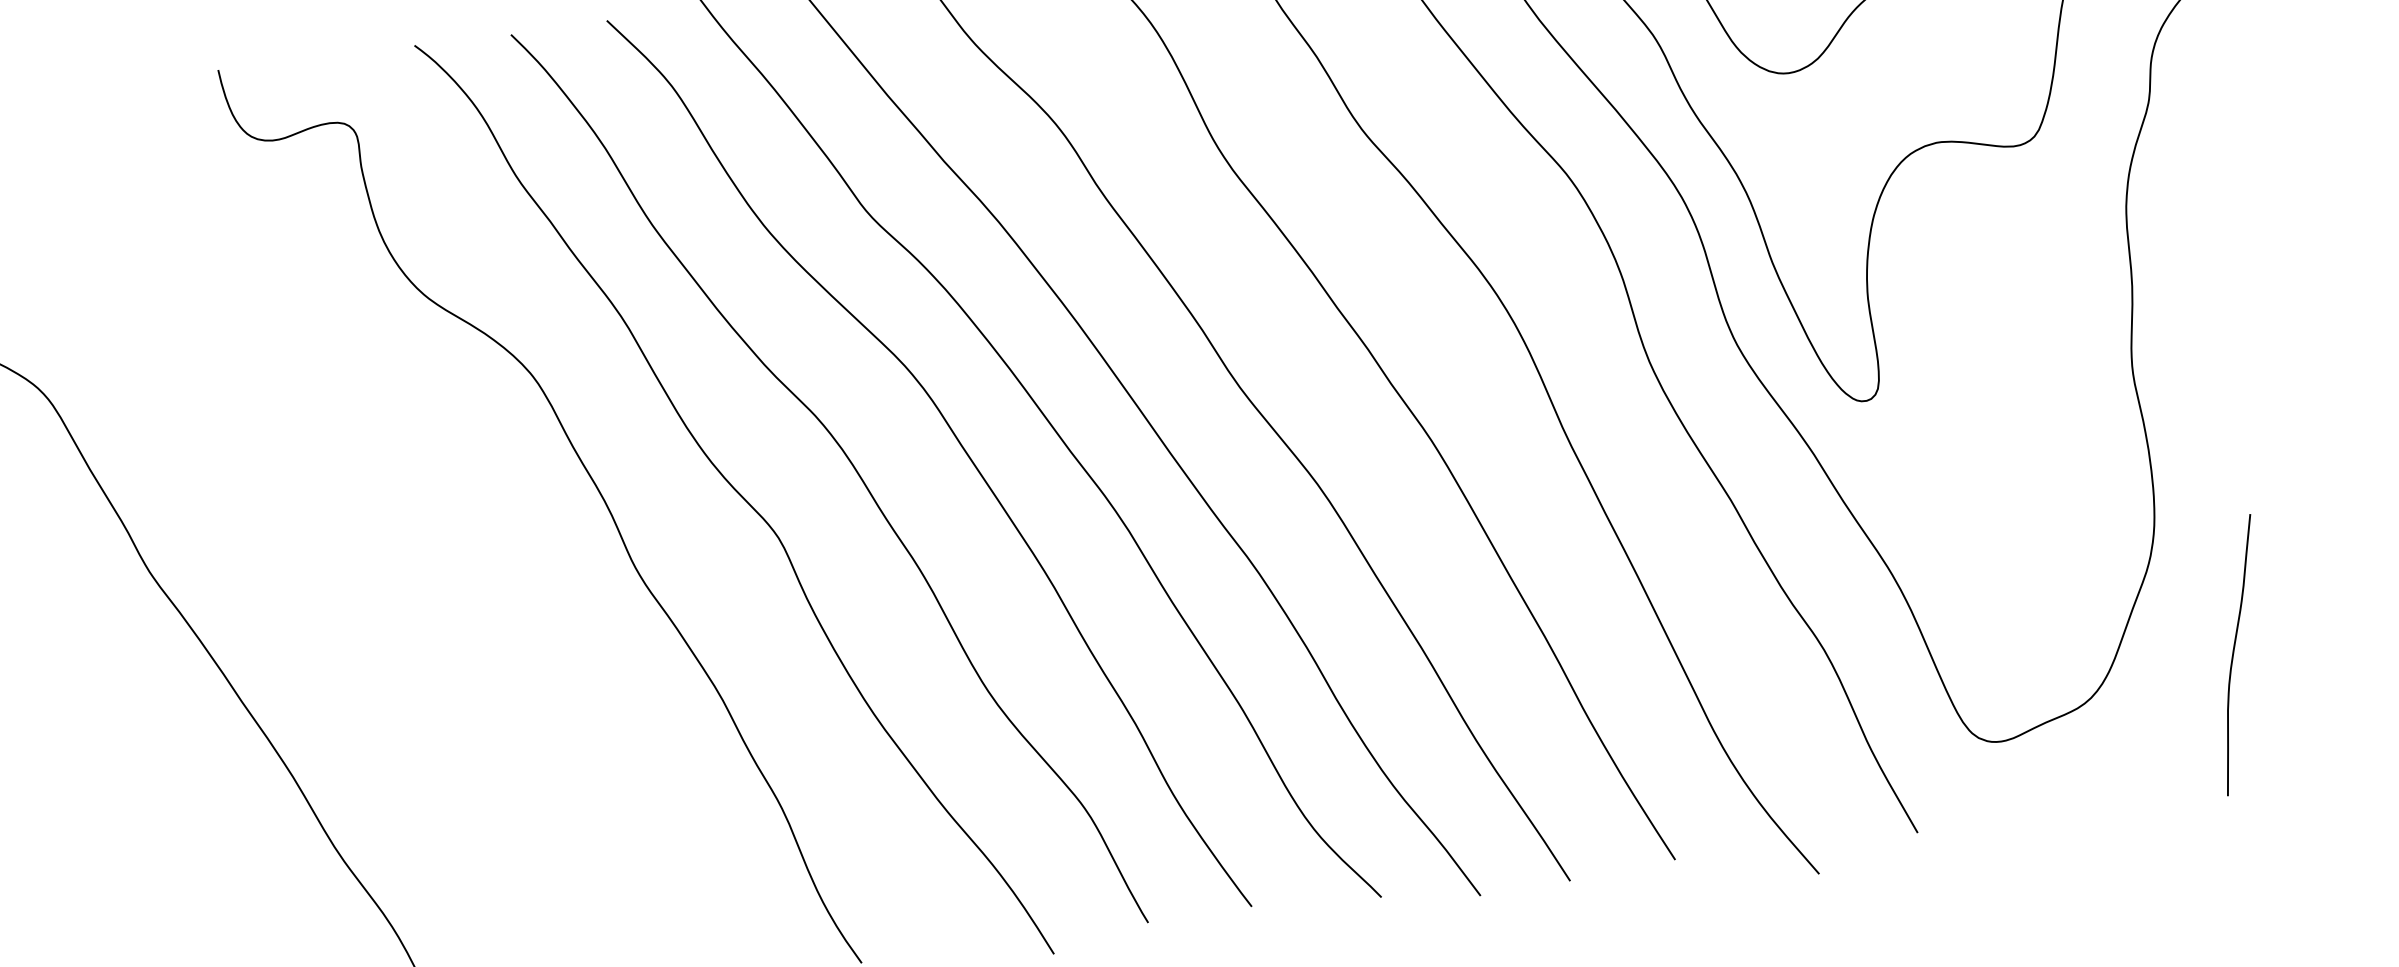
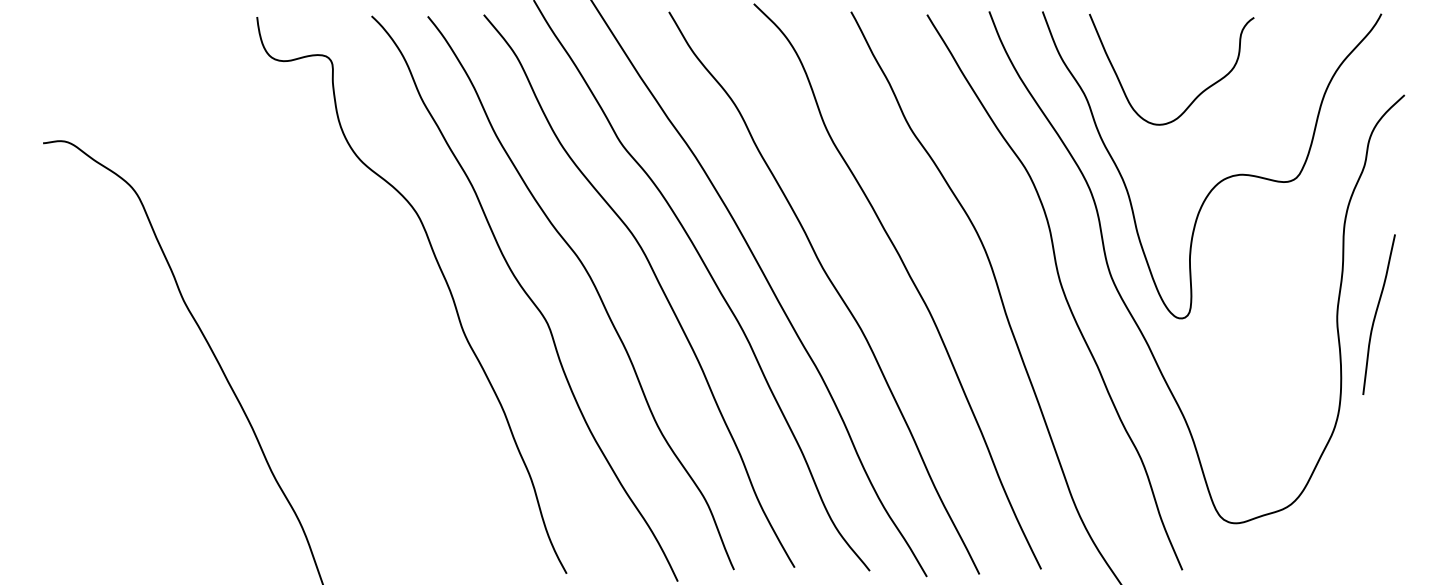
curve: (2234, 655) -> (1376, 314), moved

